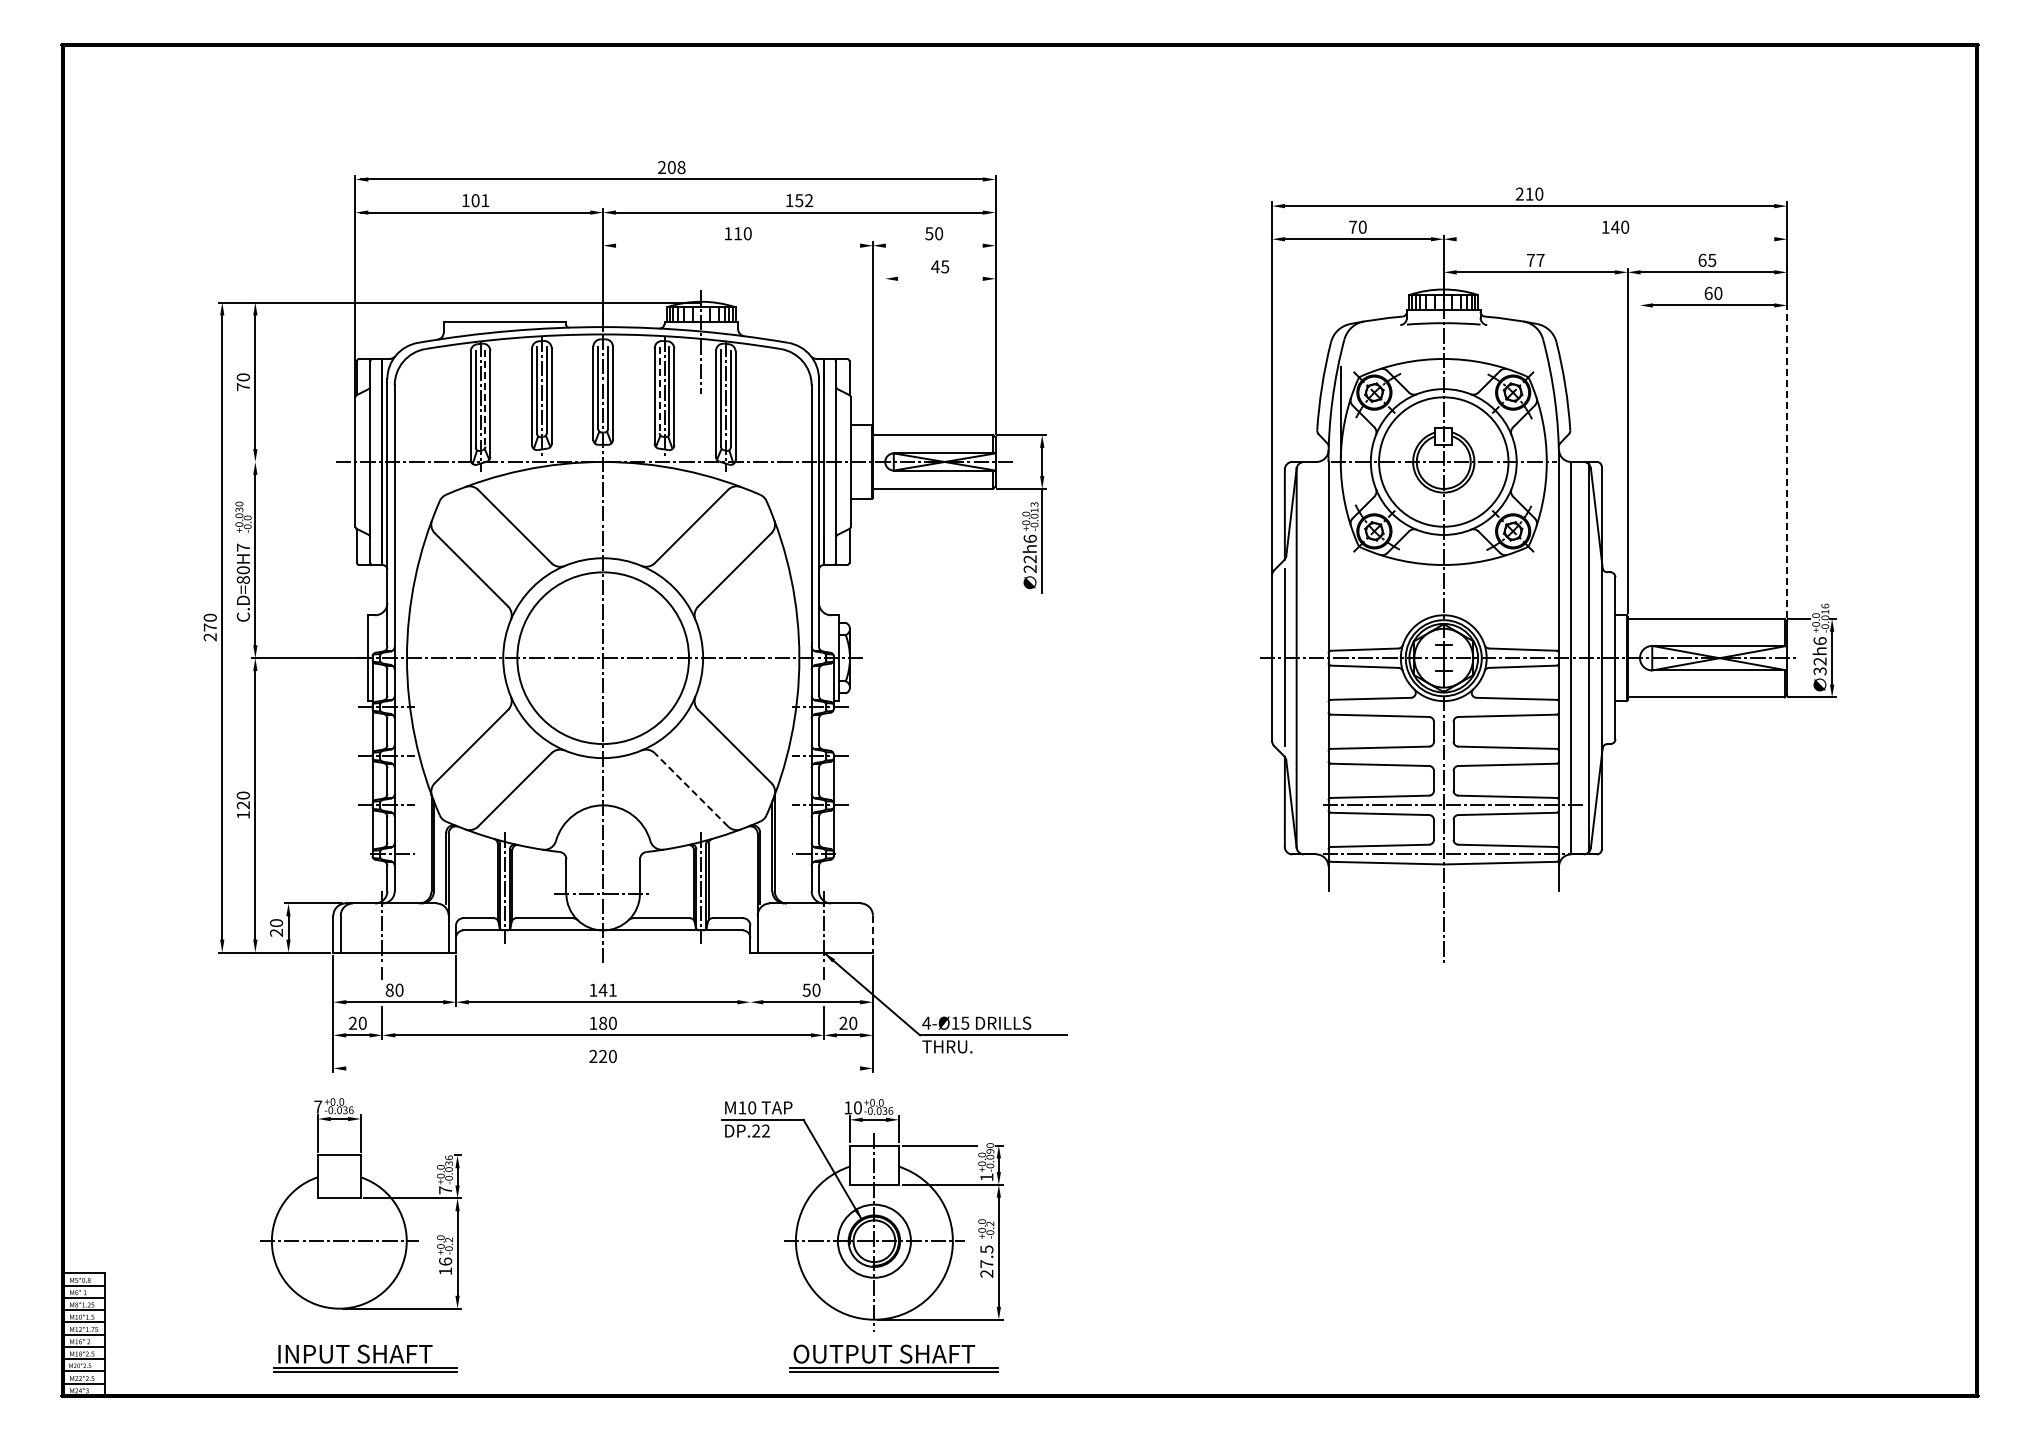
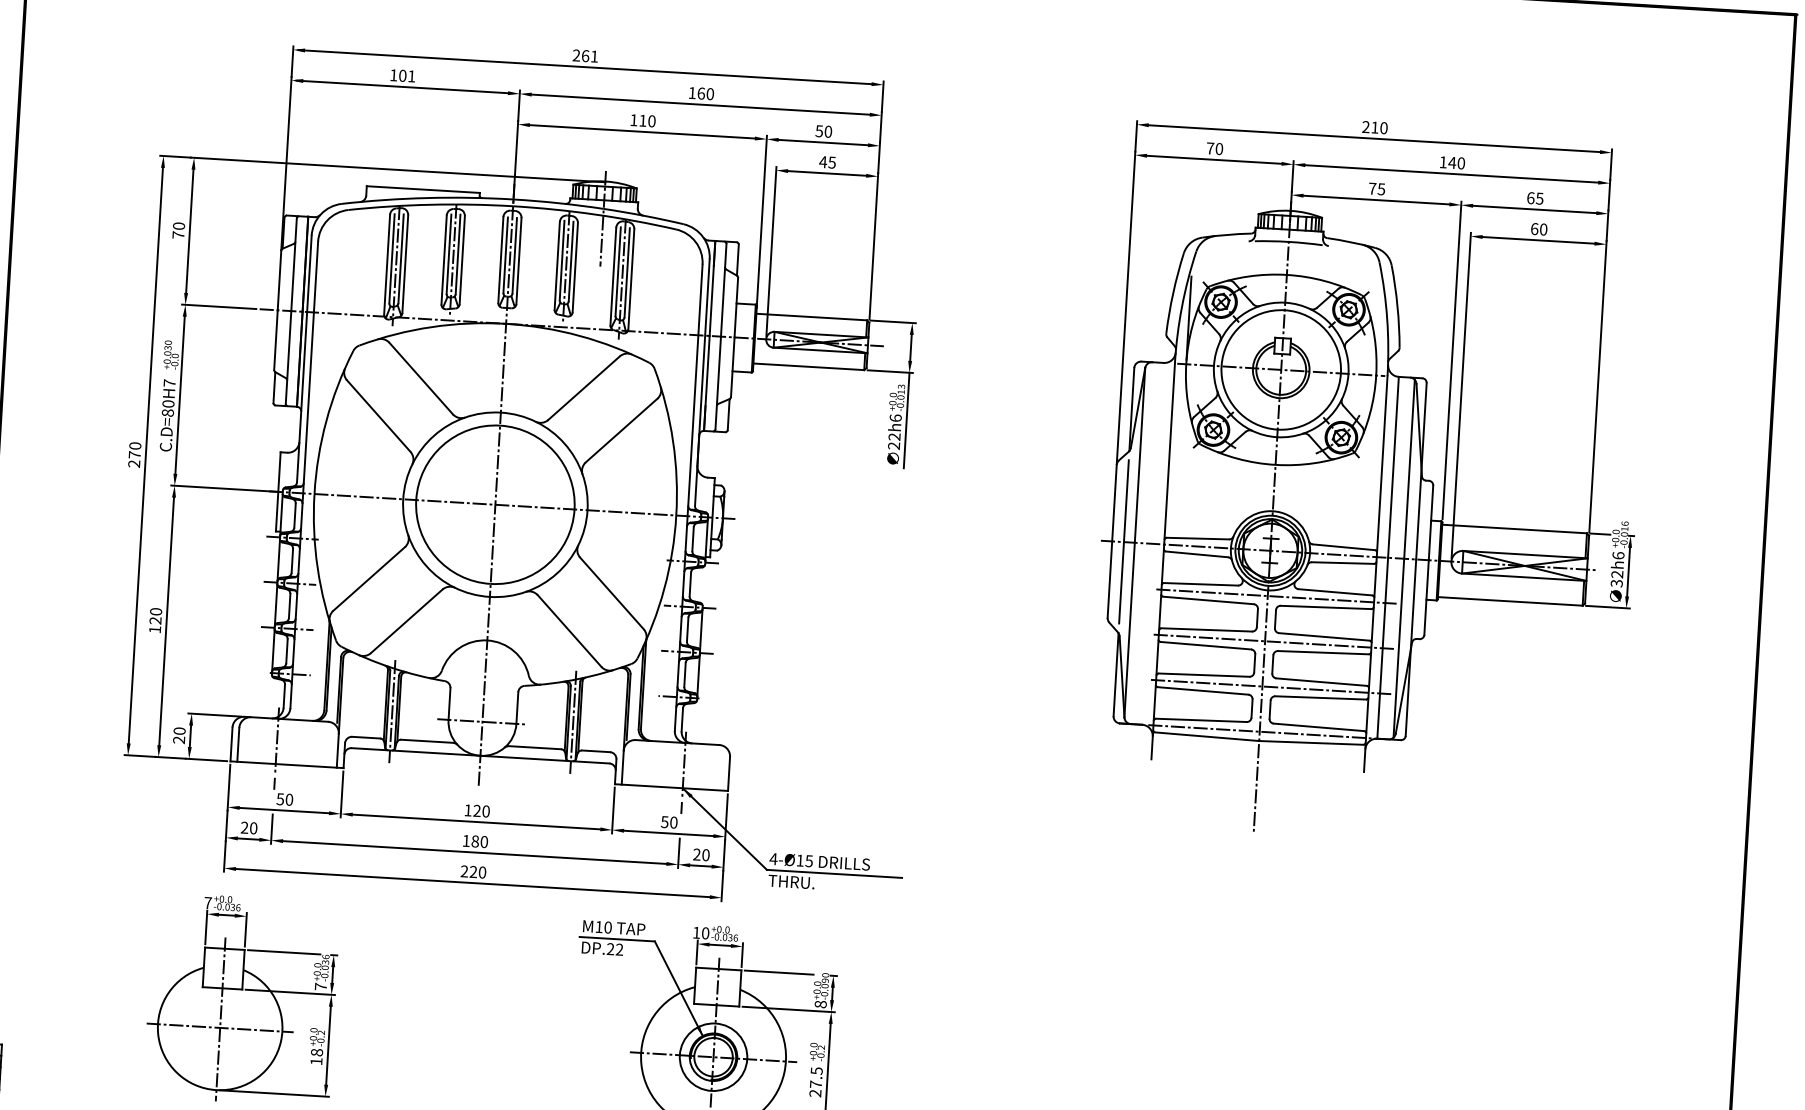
text: (676, 167) -> (589, 56), 208 -> 261
text: (804, 200) -> (706, 93), 152 -> 160
line: (1615, 239) -> (1451, 174), added
line: (738, 245) -> (642, 131), added
line: (933, 245) -> (822, 142), added
text: (1540, 260) -> (1381, 189), 77 -> 75
line: (940, 278) -> (827, 173), added
line: (885, 366) -> (771, 251), added
line: (659, 390) -> (561, 261), dashed -> solid
line: (485, 398) -> (401, 258), dashed -> solid
line: (1787, 459) -> (1598, 386), dashed -> solid
line: (291, 462) -> (218, 307), added
line: (1639, 477) -> (1460, 394), added
line: (1452, 707) -> (1275, 596), added
line: (1452, 756) -> (1273, 641), added
line: (691, 789) -> (569, 630), dashed -> solid
line: (872, 934) -> (728, 774), dashed -> solid
line: (750, 980) -> (613, 810), added
text: (389, 989) -> (280, 798), 80 -> 50
text: (607, 989) -> (481, 810), 141 -> 120
line: (603, 1068) -> (473, 883), added
line: (403, 1155) -> (284, 952), added
text: (986, 1177) -> (820, 1004), 1 -> 8
line: (339, 1231) -> (220, 1018), added
text: (445, 1261) -> (316, 1052), 16 -> 18

